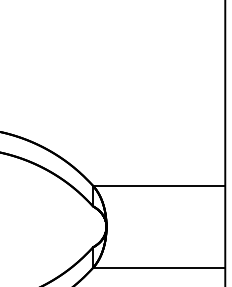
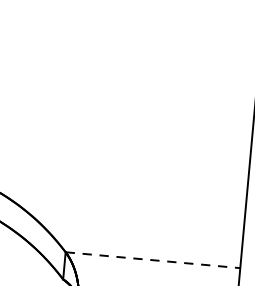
line: (159, 185) -> (153, 259), solid -> dashed

